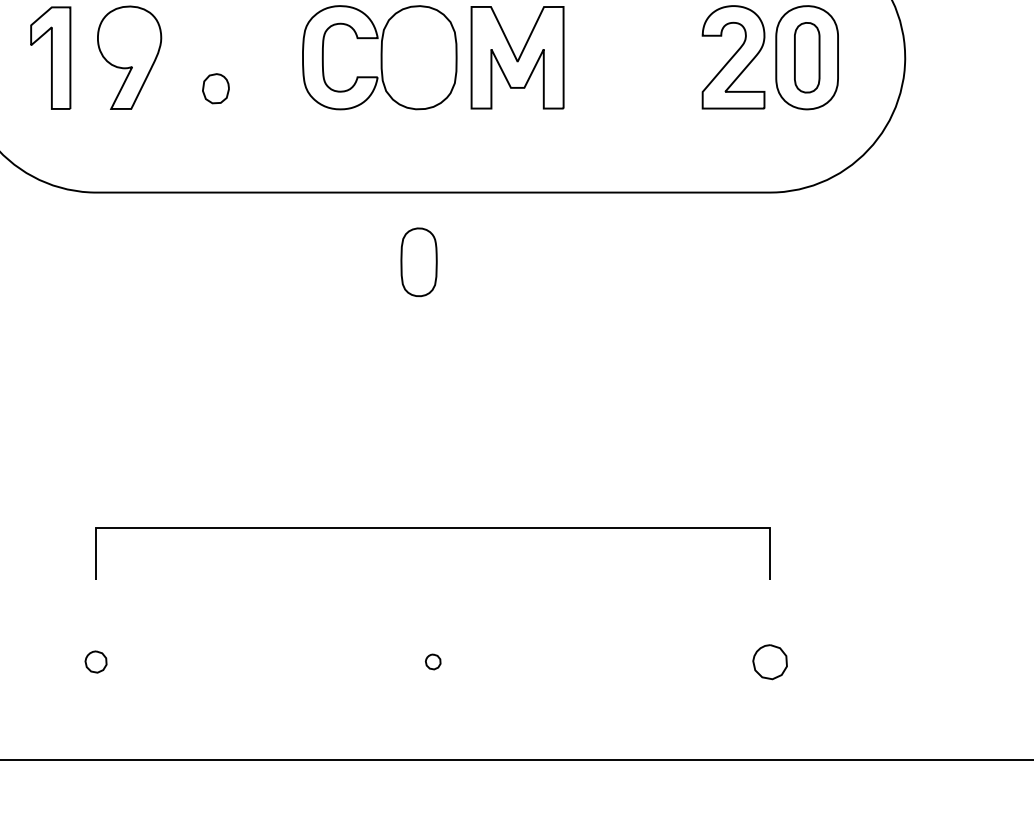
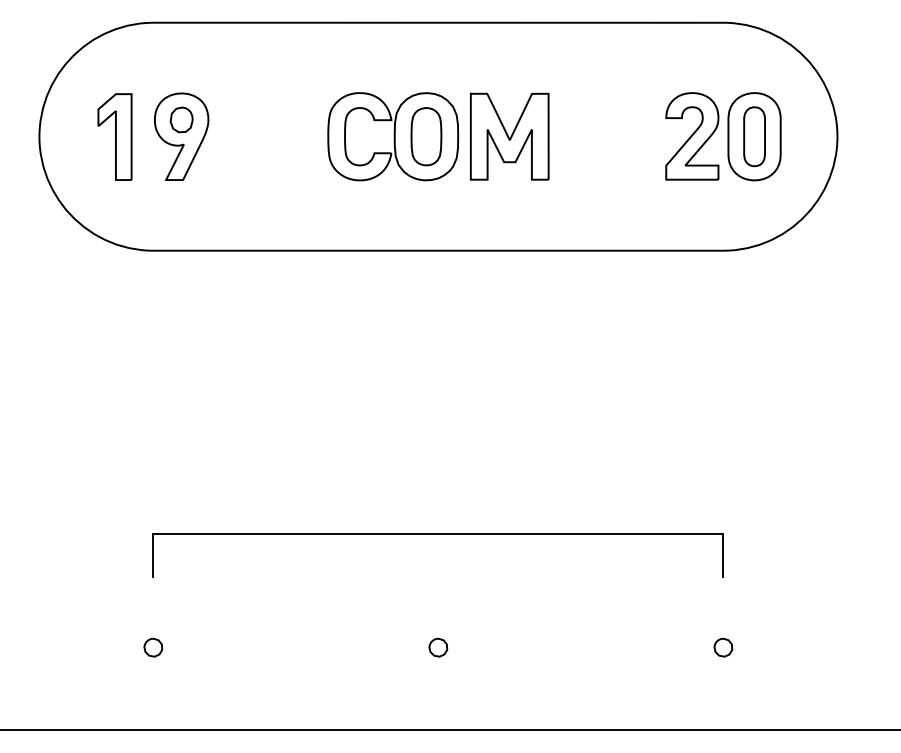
part: (215, 88) -> (181, 119), moved
part: (419, 262) -> (426, 136), moved
part: (433, 661) -> (438, 647), size x1.43
part: (770, 661) -> (723, 647), size x0.62

